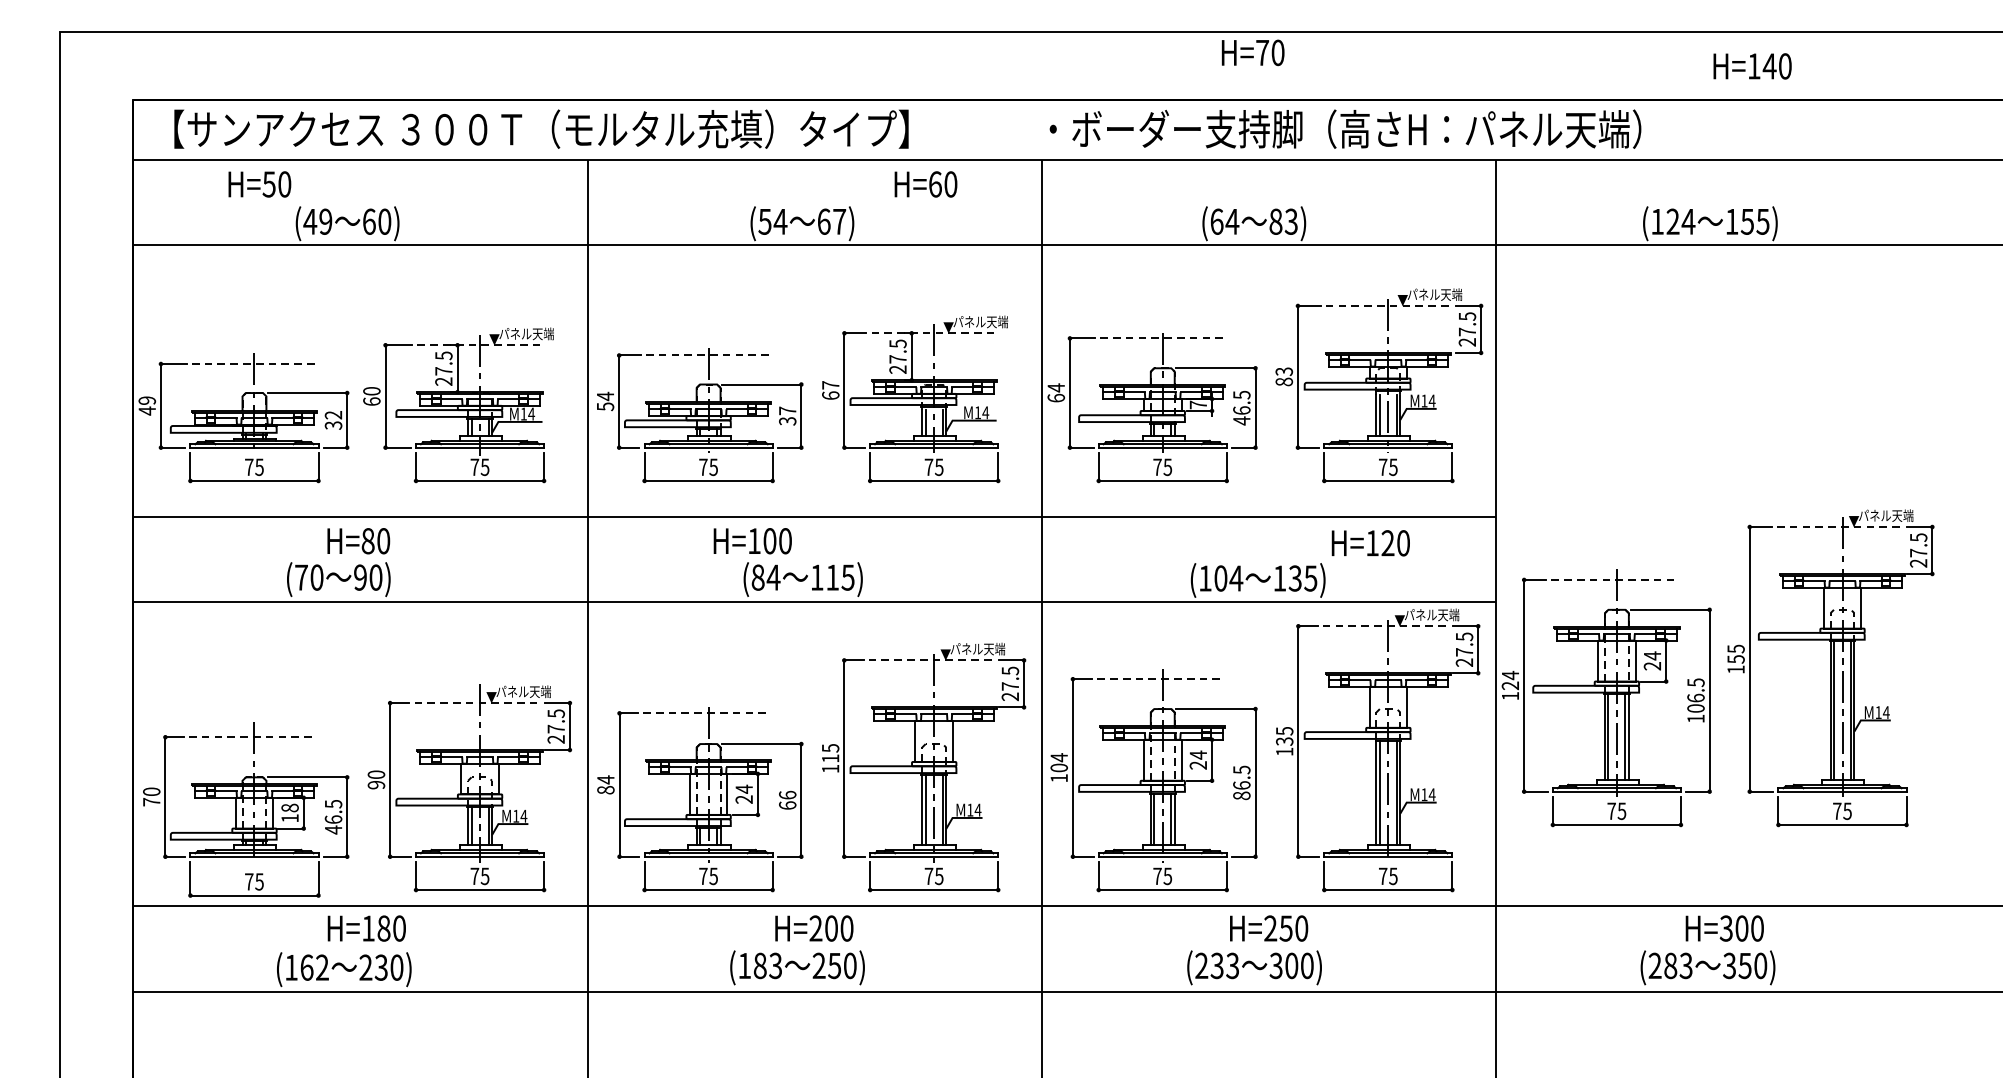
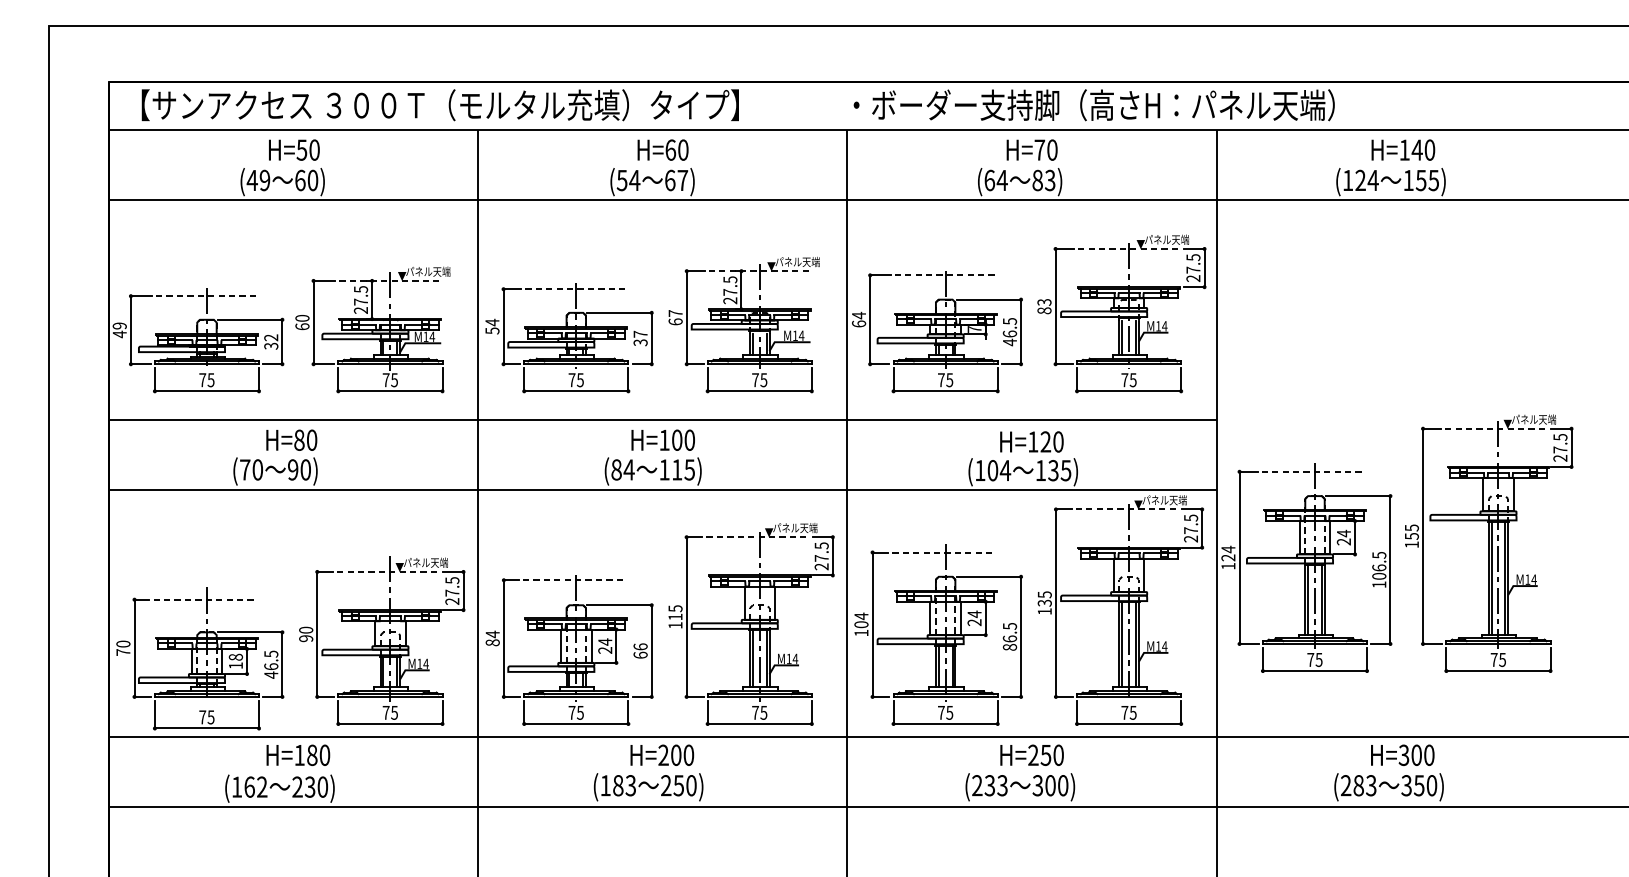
text: (1252, 52) -> (1031, 149), moved
text: (1752, 65) -> (1403, 149), moved
text: (260, 183) -> (294, 149), moved
text: (925, 183) -> (662, 149), moved
text: (751, 540) -> (662, 439), moved
text: (1370, 542) -> (1031, 441), moved

